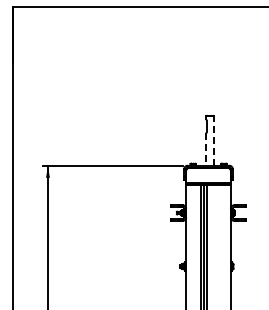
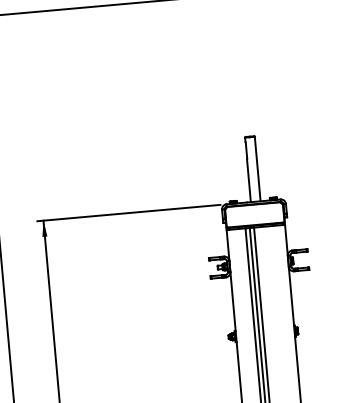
line: (213, 141) -> (257, 169), dashed -> solid
line: (206, 150) -> (249, 182), dashed -> solid

